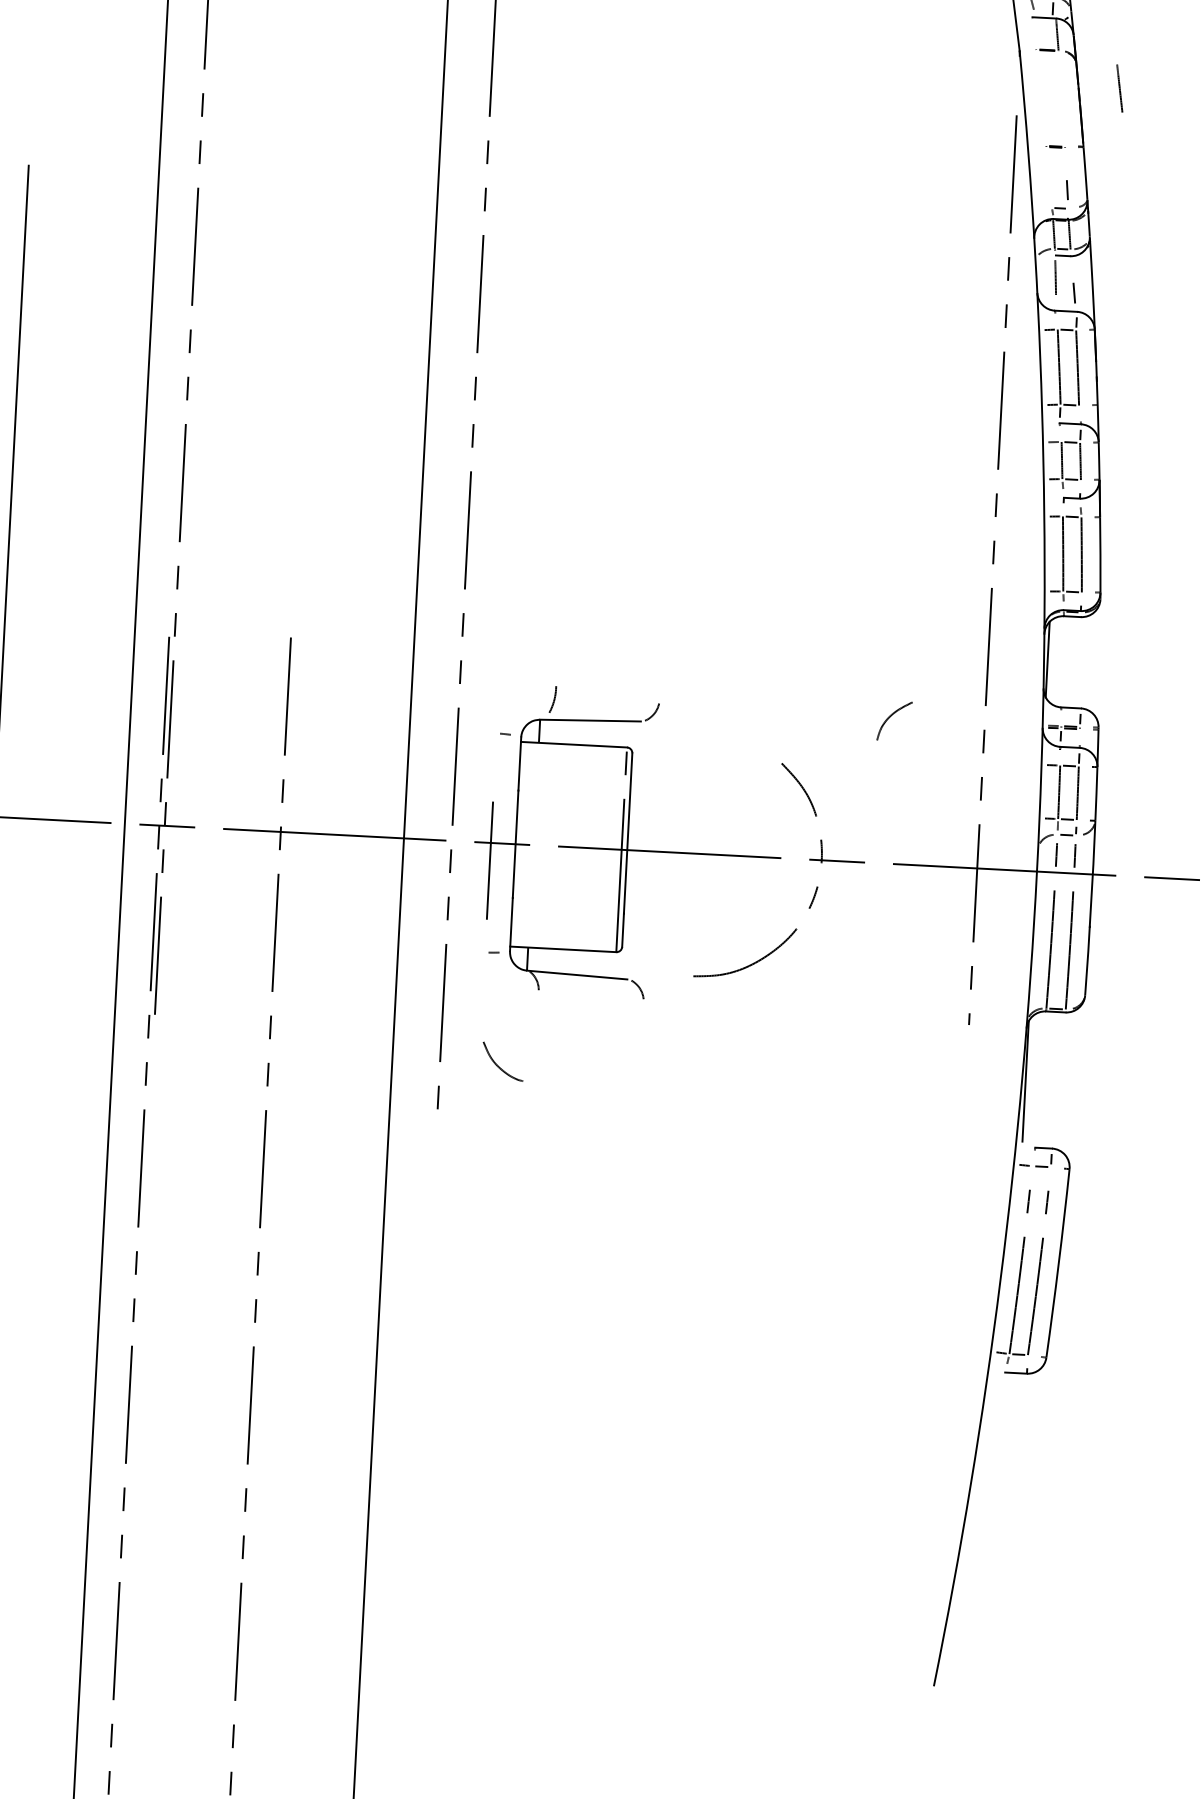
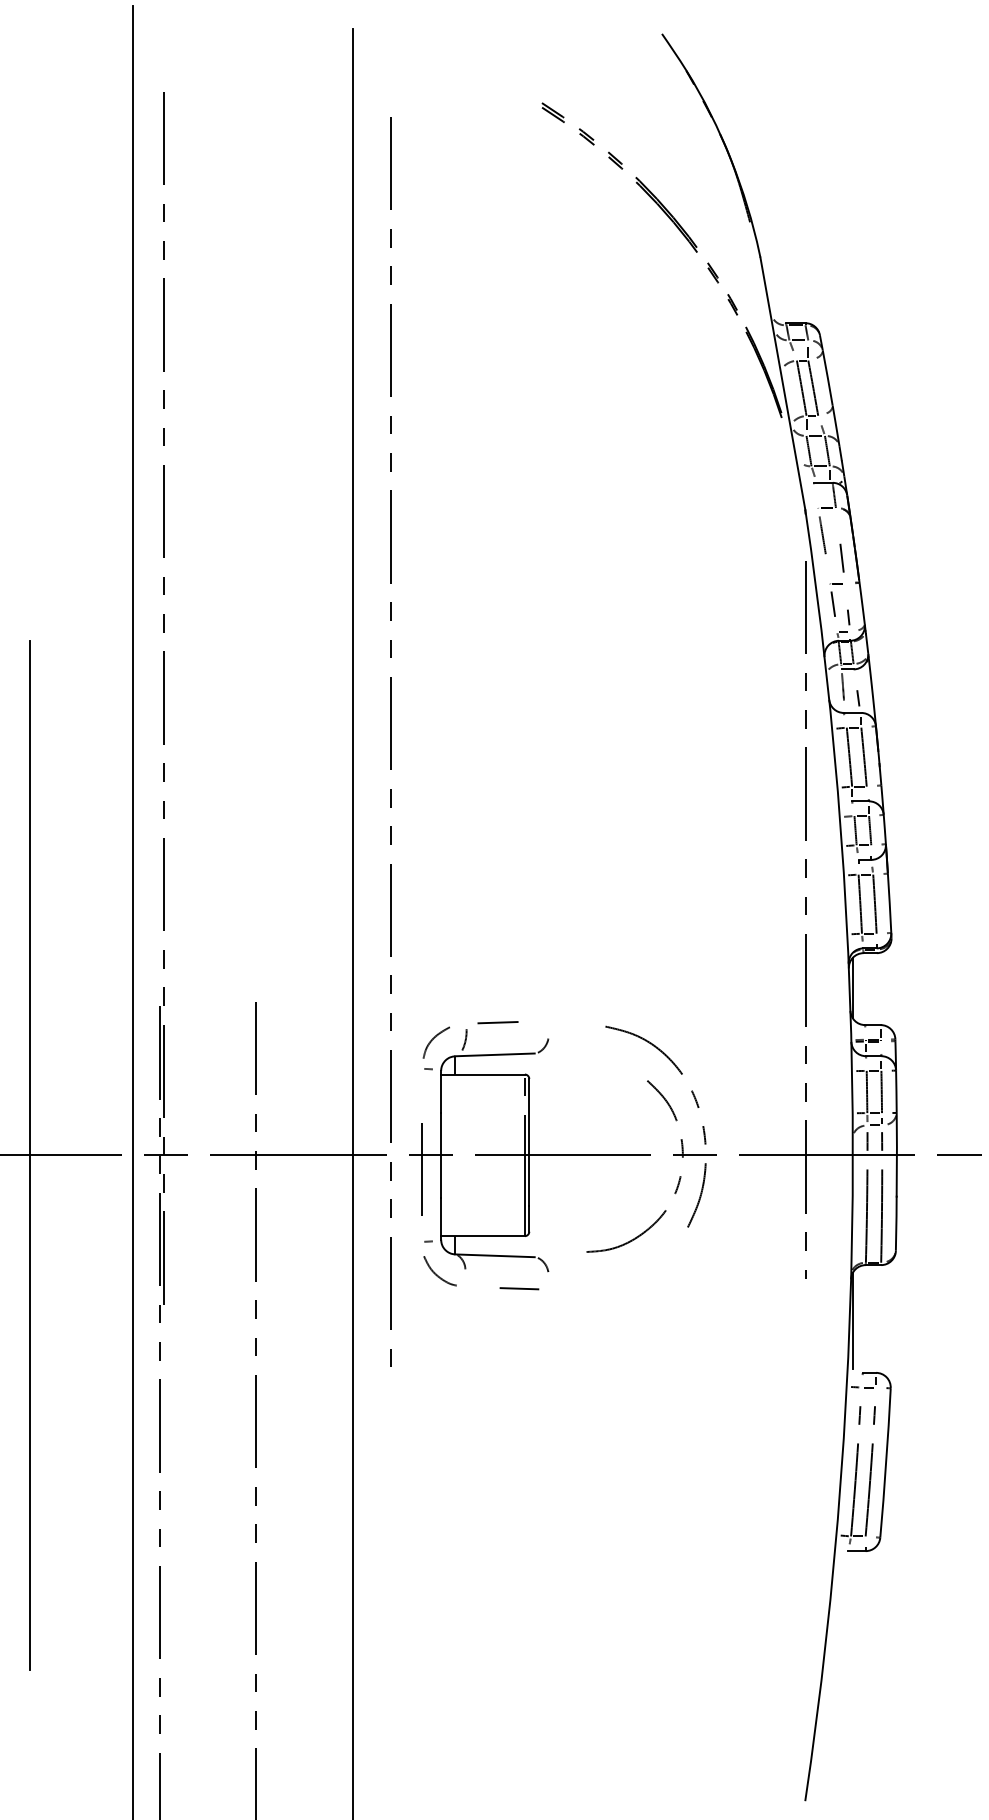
line: (1119, 88) -> (822, 535), moved
line: (1062, 113) -> (841, 557), added
line: (1049, 171) -> (833, 603), added
line: (595, 679) -> (497, 1022), added
curve: (889, 719) -> (432, 1041), moved
curve: (842, 798) -> (696, 1105), added
line: (606, 1018) -> (519, 1288), added
curve: (498, 1064) -> (436, 1273), moved

